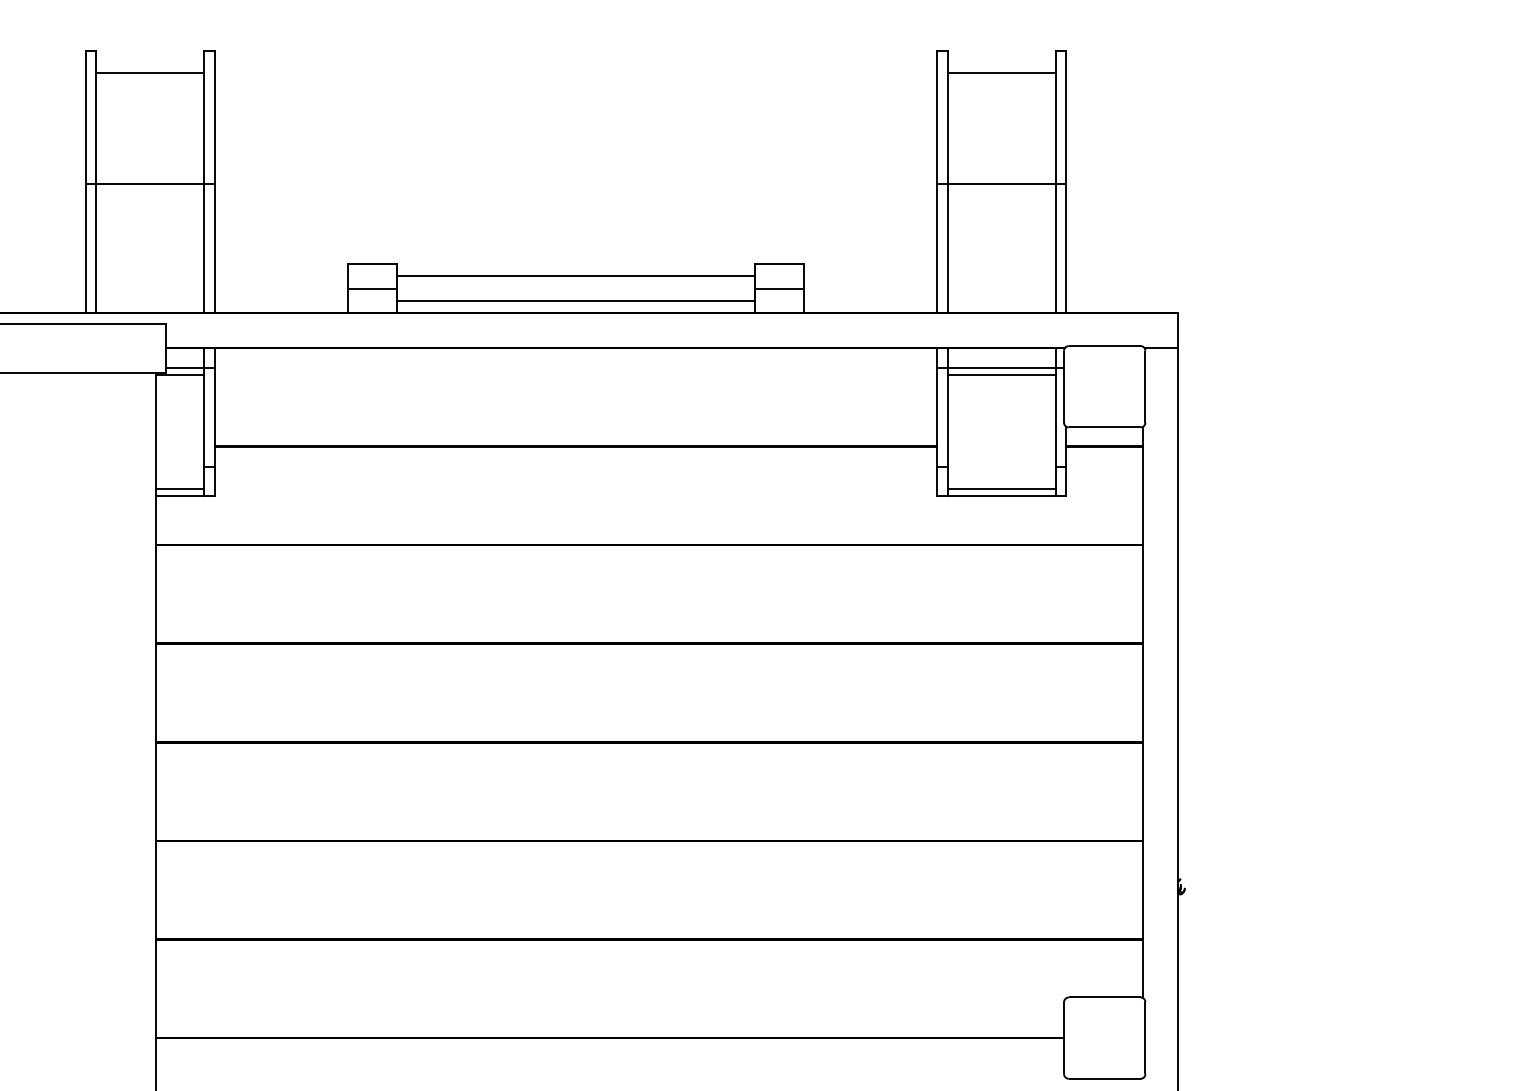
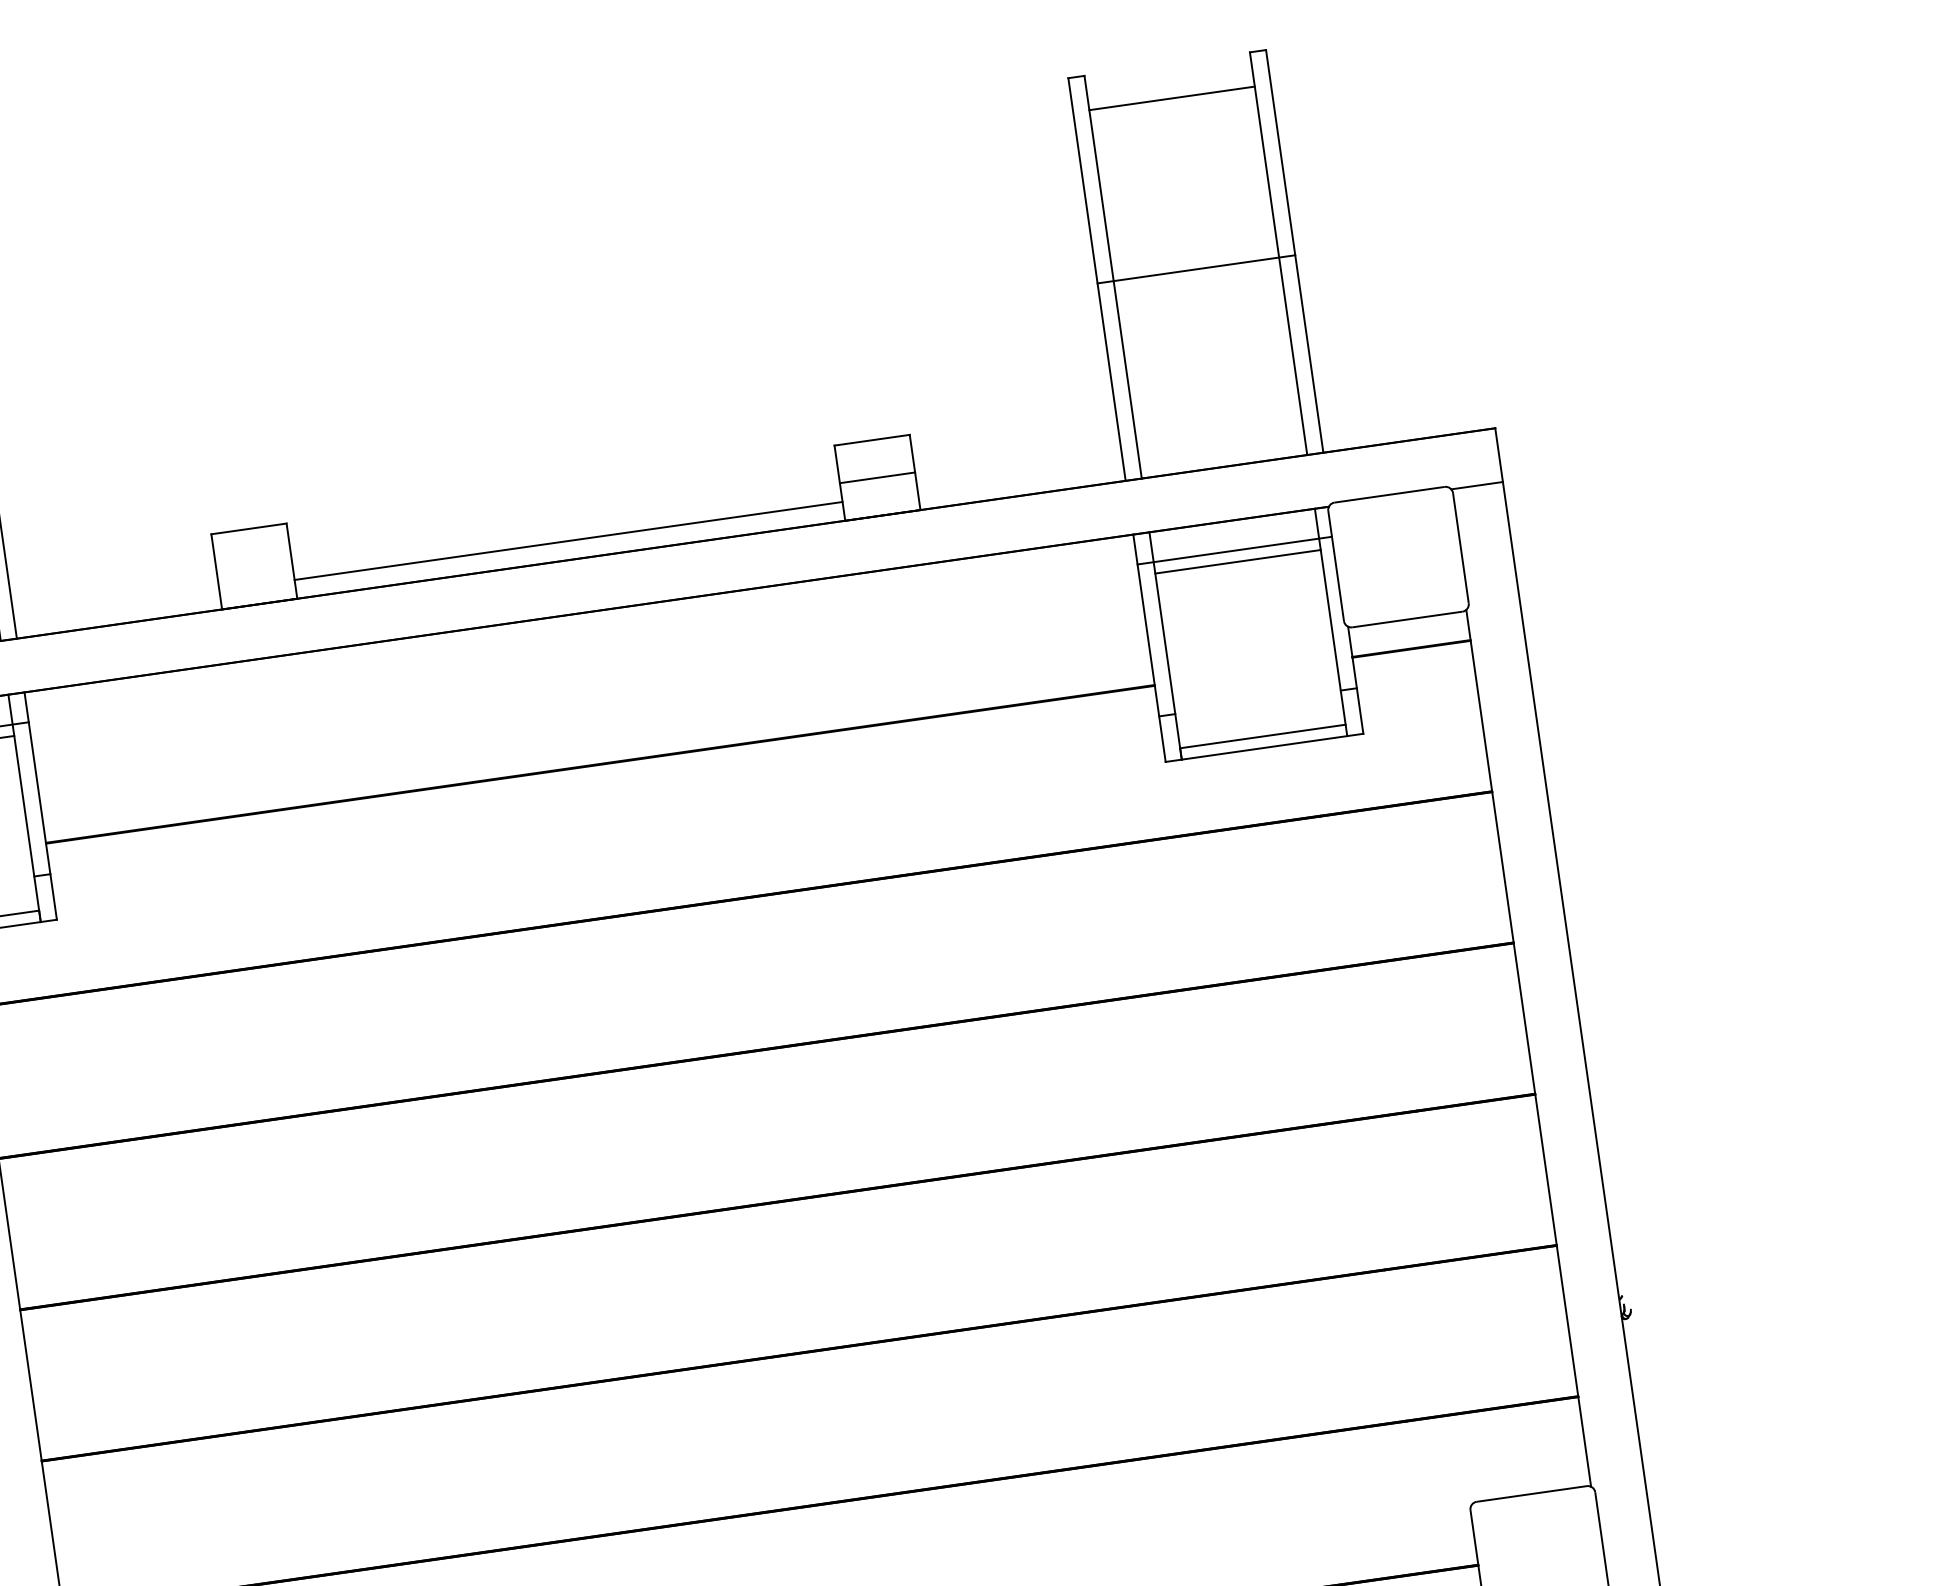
line: (575, 276) -> (562, 503), removed
line: (372, 288) -> (253, 566), removed

